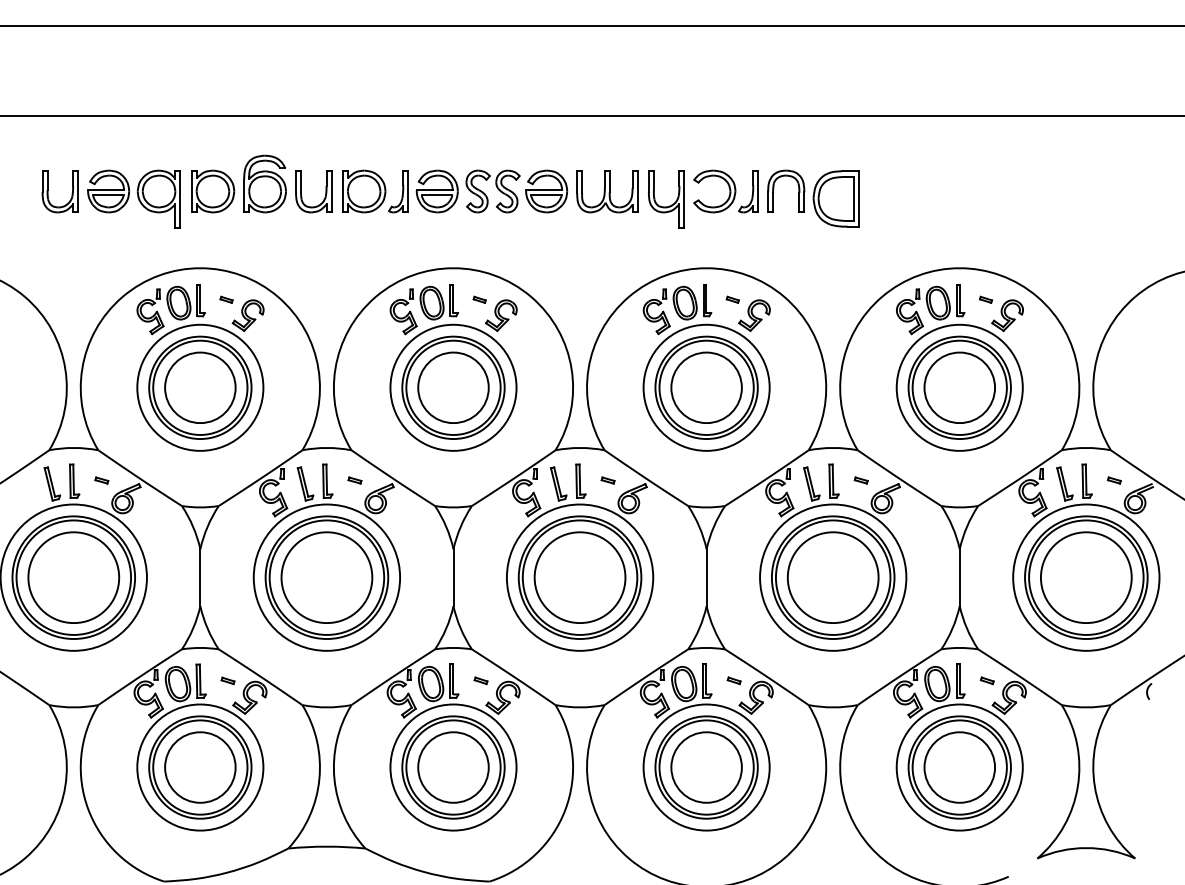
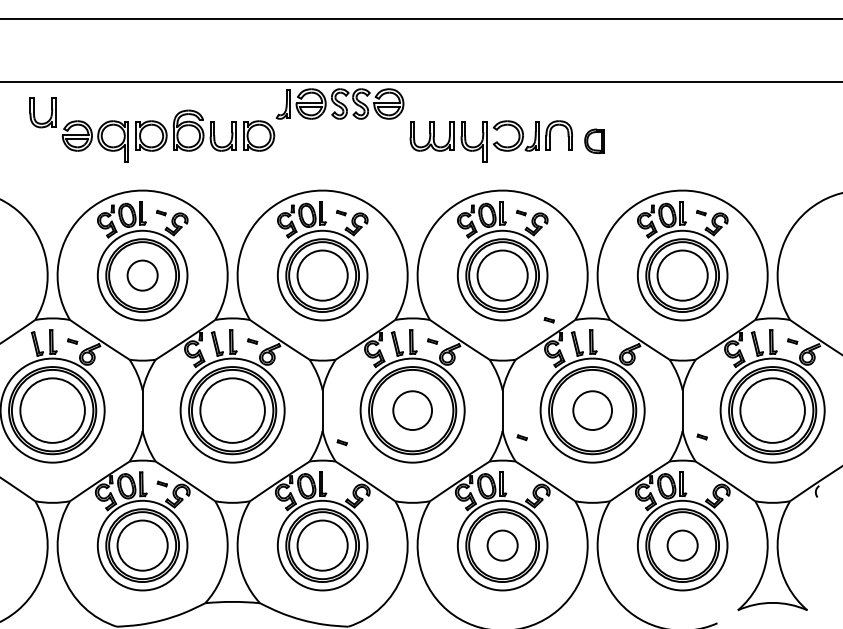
part: (48, 191) -> (34, 112), moved
part: (478, 191) -> (340, 104), moved
part: (835, 198) -> (594, 140), size x0.6
circle: (200, 387) -> (142, 275), size x0.6
part: (860, 480) -> (548, 320), moved
circle: (579, 577) -> (412, 410), size x0.6
circle: (832, 577) -> (592, 410), size x0.6
part: (480, 680) -> (341, 442), moved
part: (733, 680) -> (521, 437), moved
part: (986, 680) -> (701, 436), moved
circle: (706, 767) -> (502, 545), size x0.6
circle: (959, 767) -> (682, 545), size x0.6

